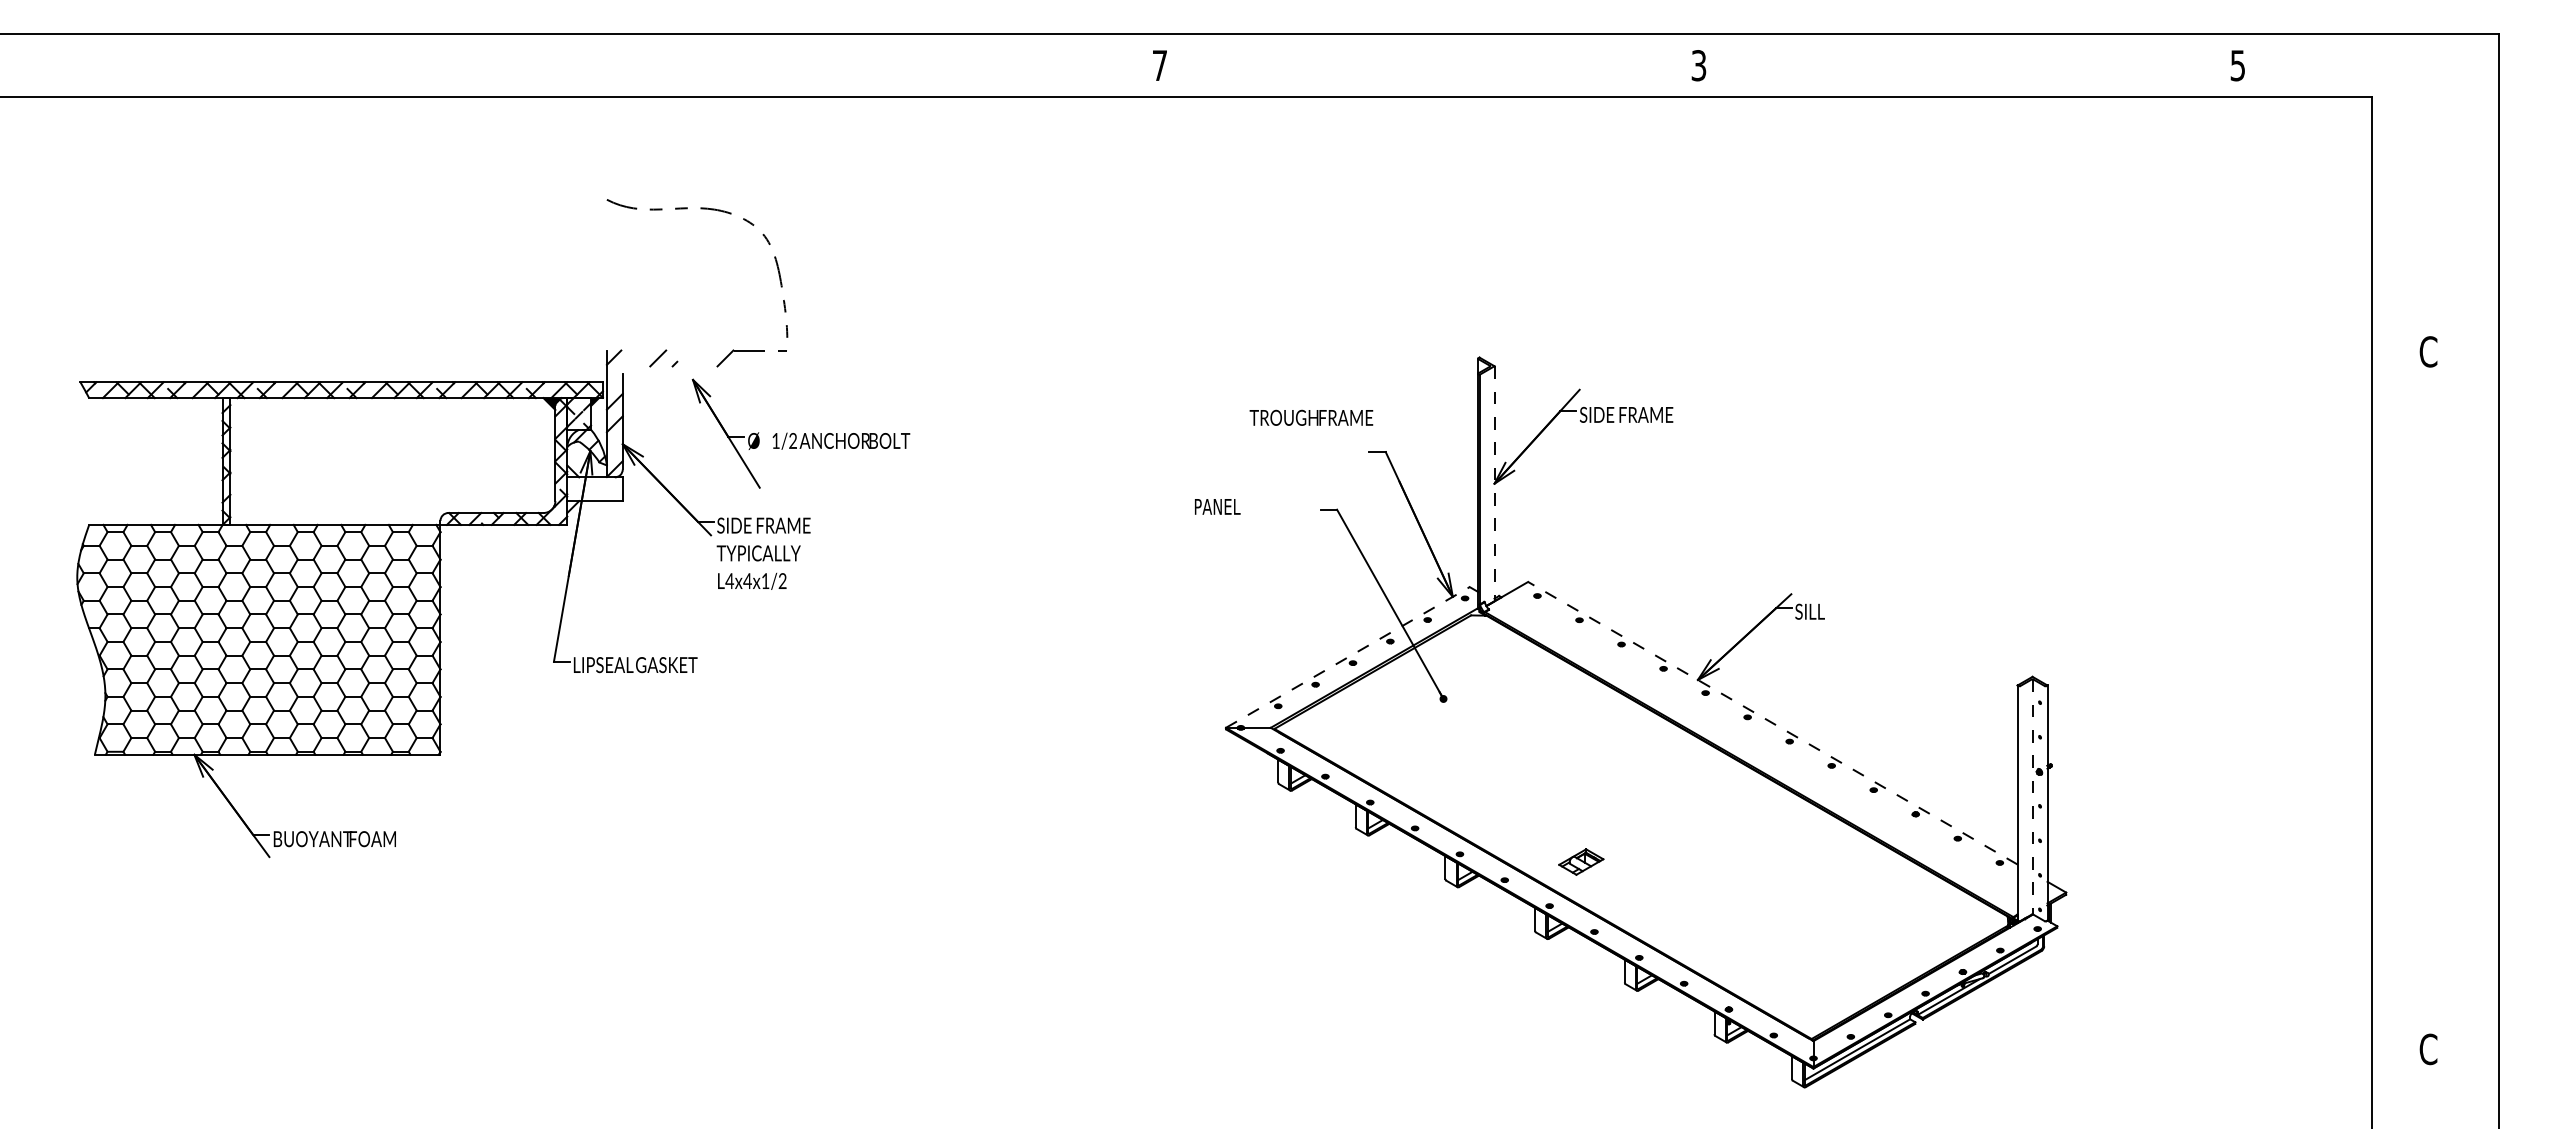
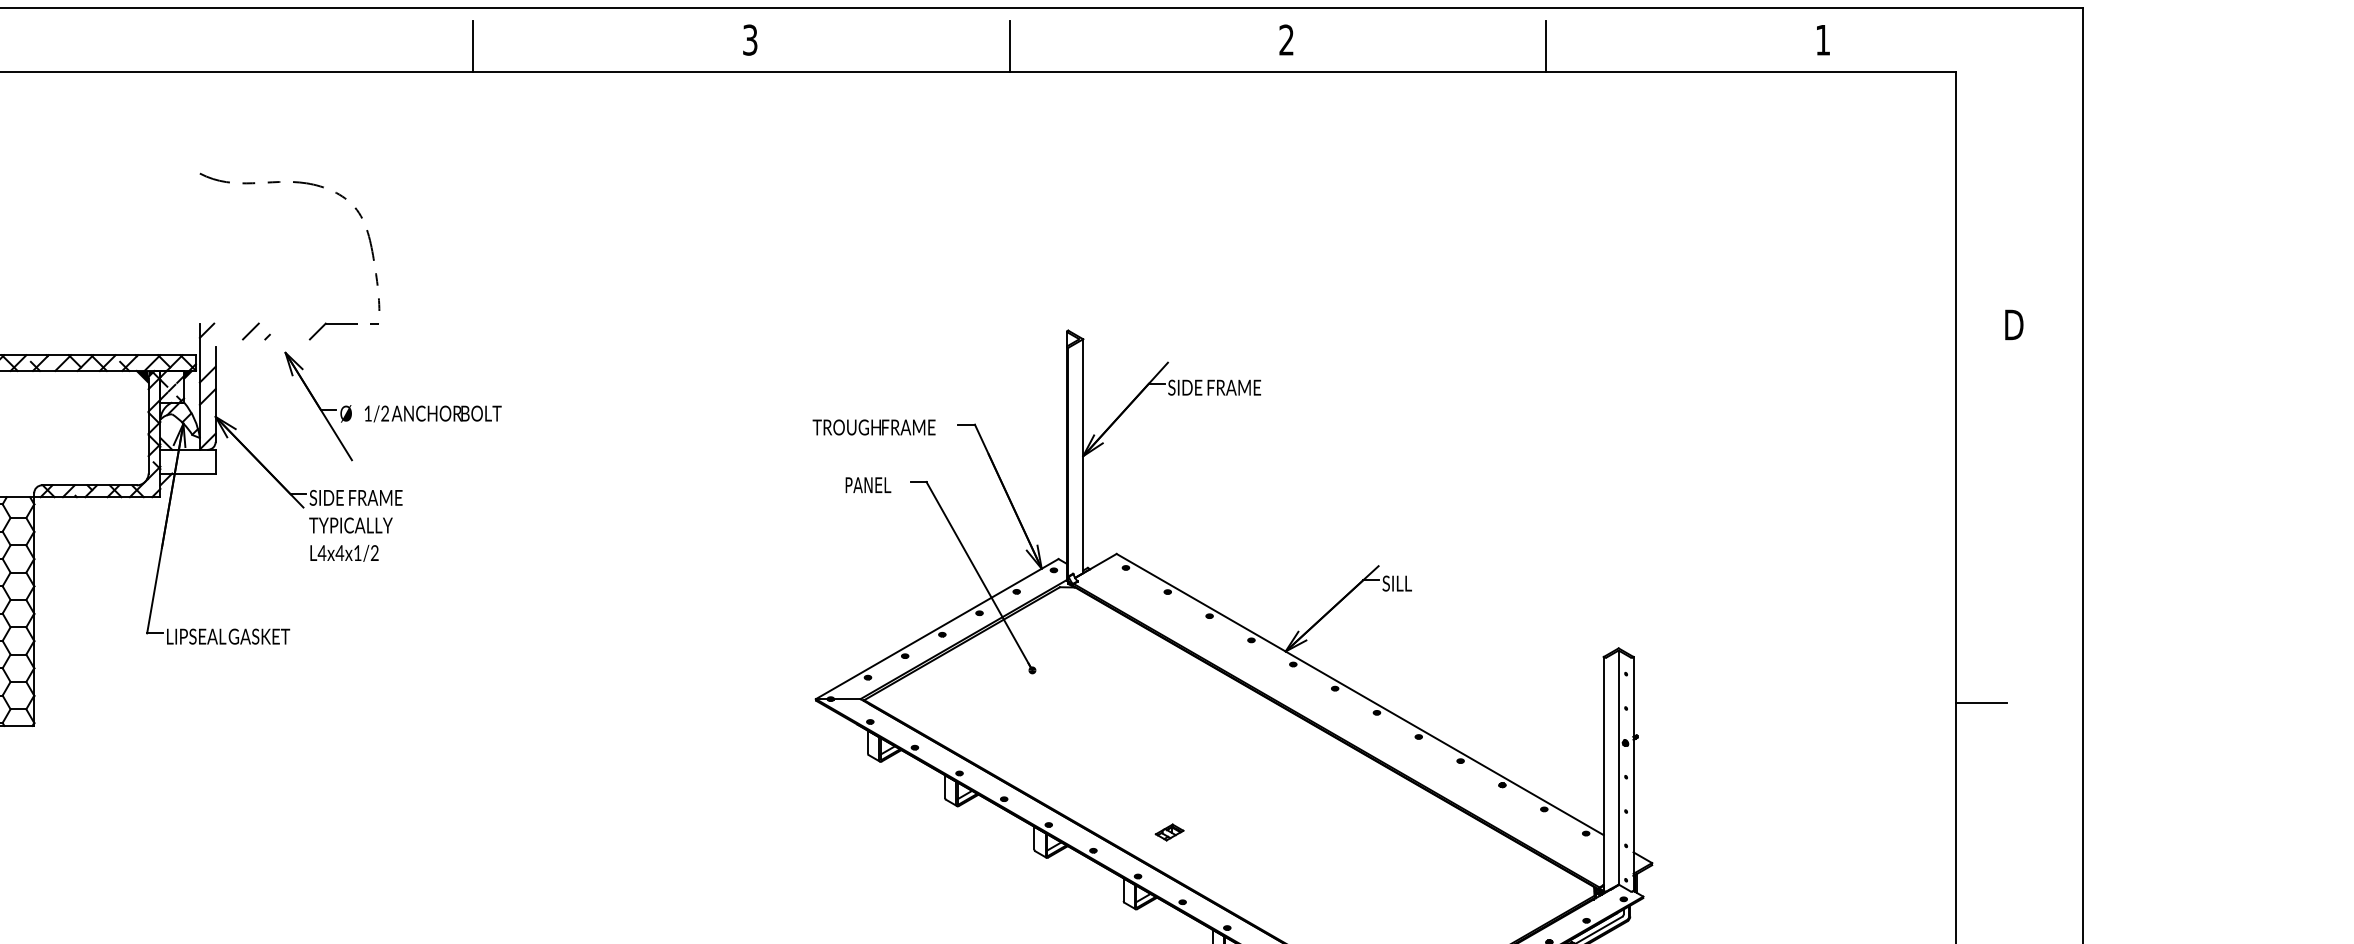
text: (1159, 65) -> (749, 39), 7 -> 3
text: (1698, 65) -> (1286, 39), 3 -> 2
text: (2237, 65) -> (1822, 39), 5 -> 1
line: (881, 71) -> (473, 45), added
line: (1420, 71) -> (1009, 45), added
line: (1959, 71) -> (1545, 45), added
text: (2429, 351) -> (2013, 324), C -> D
text: (1311, 417) -> (874, 427), moved
line: (1494, 483) -> (1083, 455), dashed -> solid
text: (1217, 506) -> (868, 484), moved
line: (1347, 657) -> (936, 629), dashed -> solid
line: (1772, 723) -> (1359, 694), dashed -> solid
line: (2396, 731) -> (1980, 702), added
line: (2032, 796) -> (1618, 767), dashed -> solid
part: (1581, 861) -> (1169, 832), size x0.62

